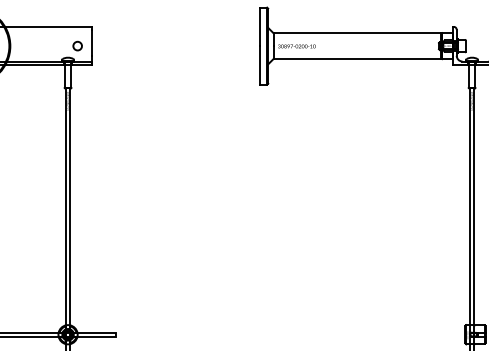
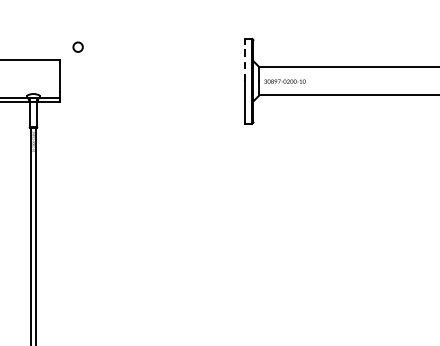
line: (260, 26) -> (244, 59), solid -> dashed
circle: (77, 45) -> (77, 46), moved

